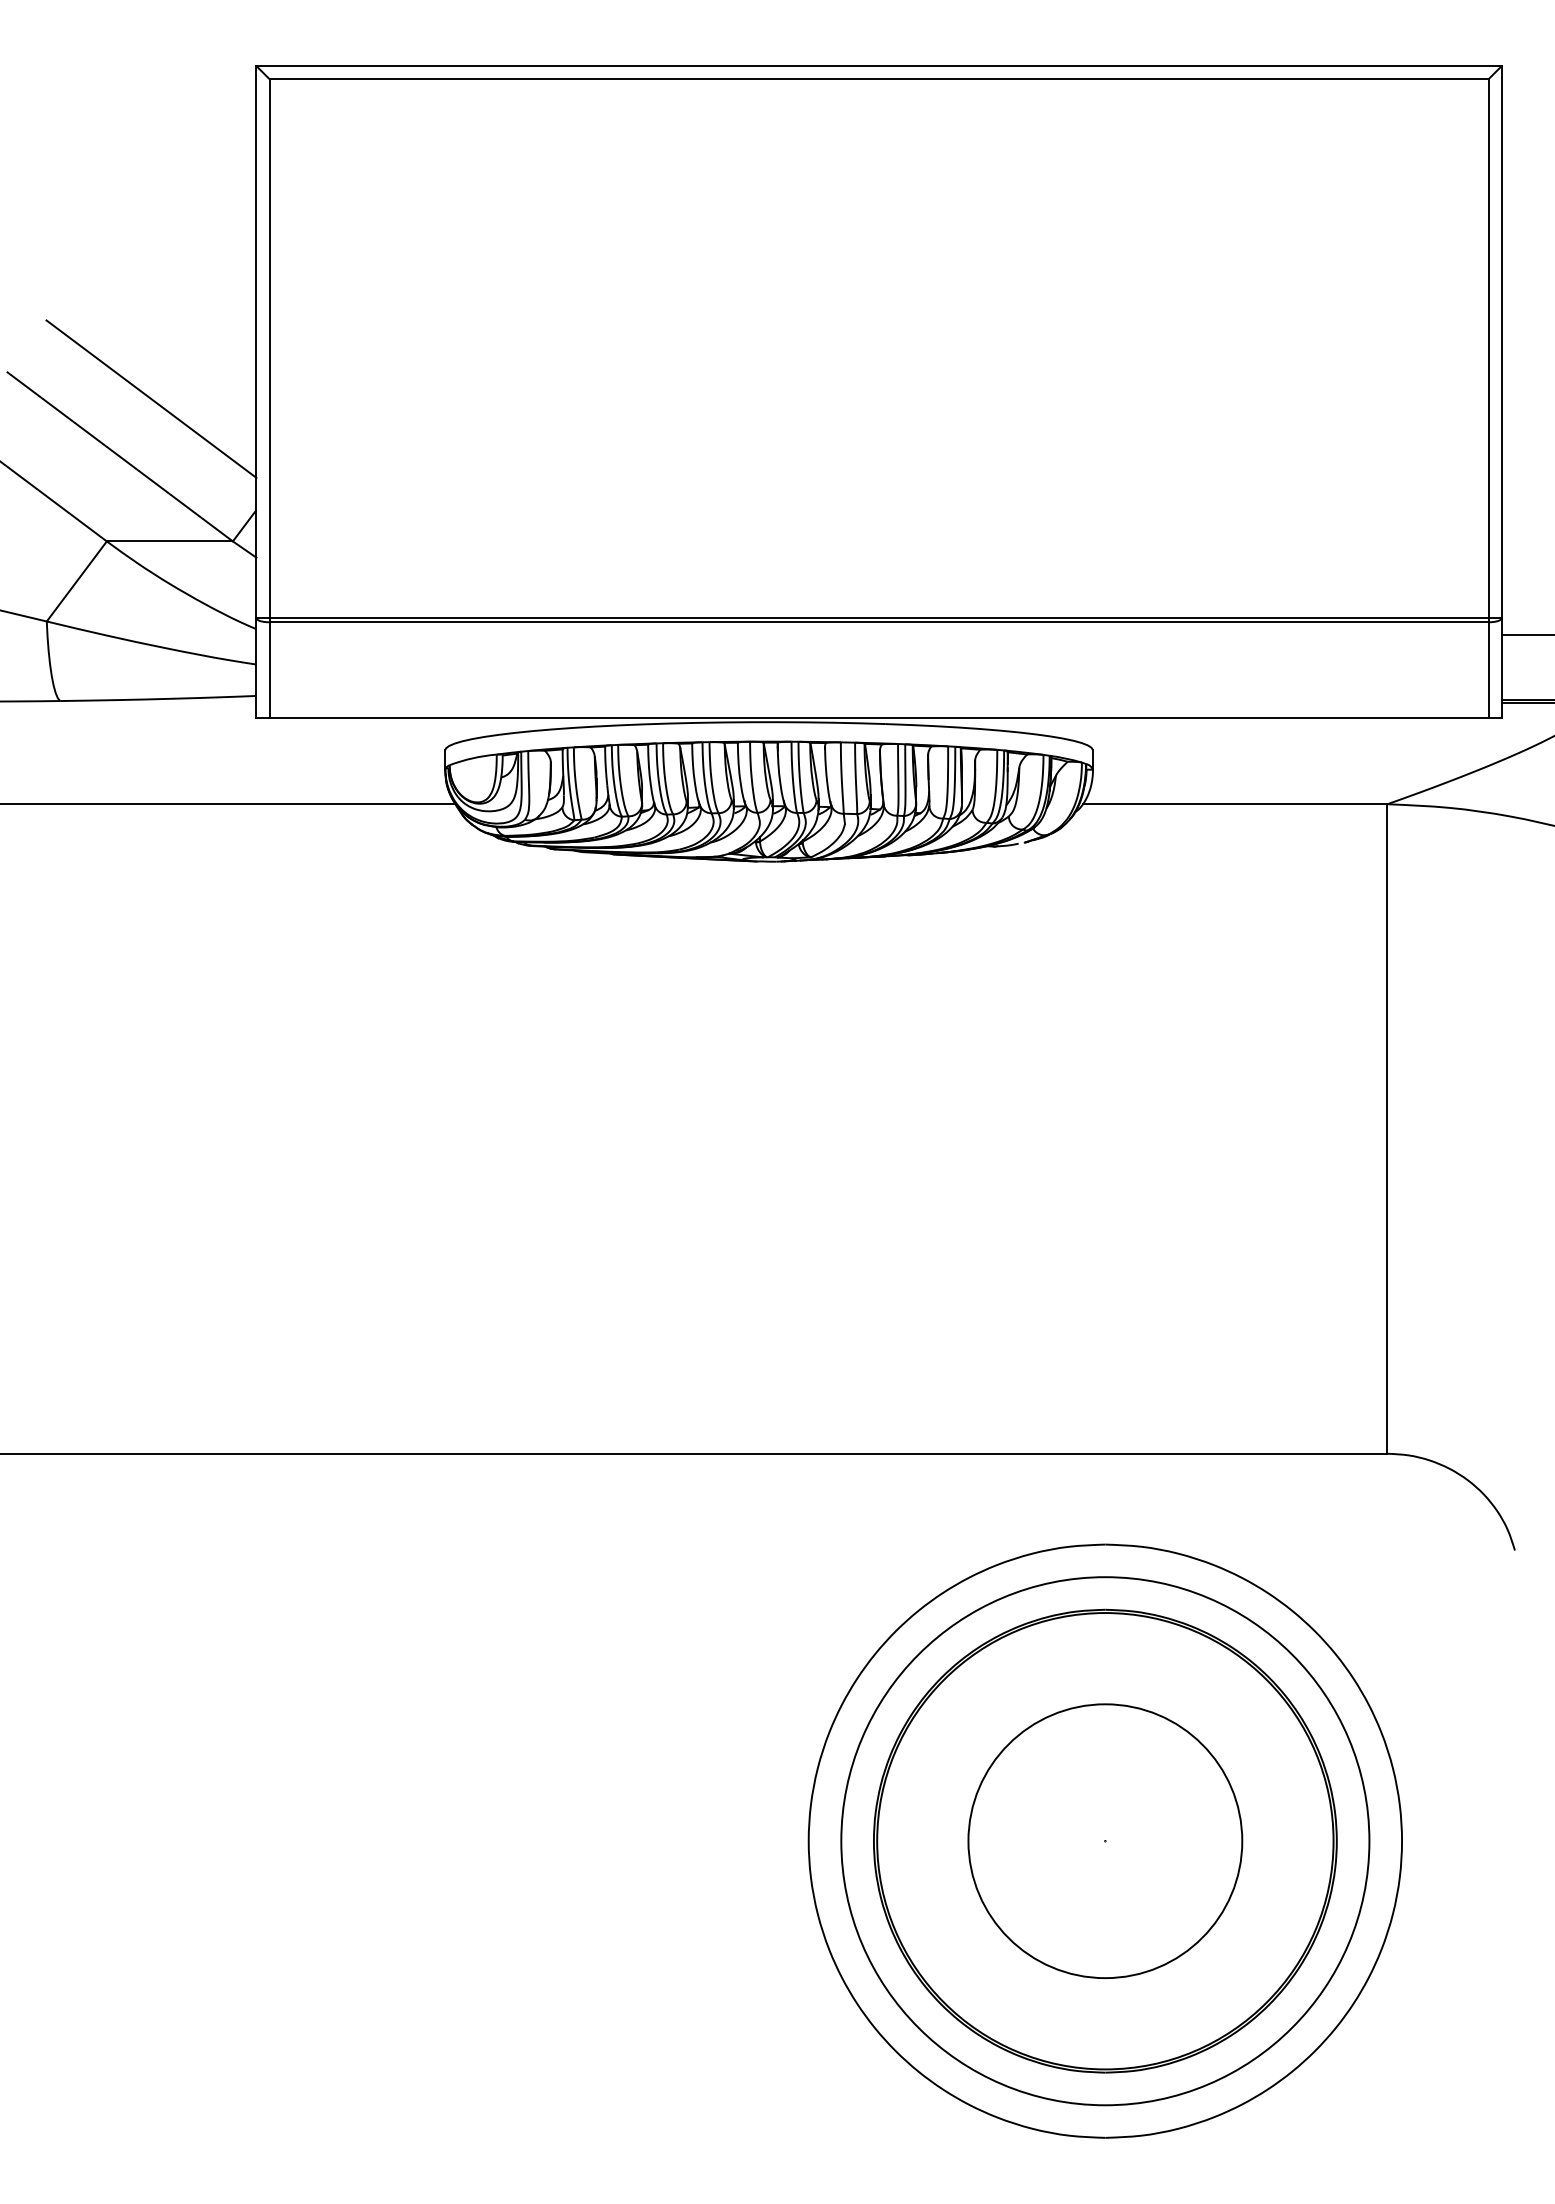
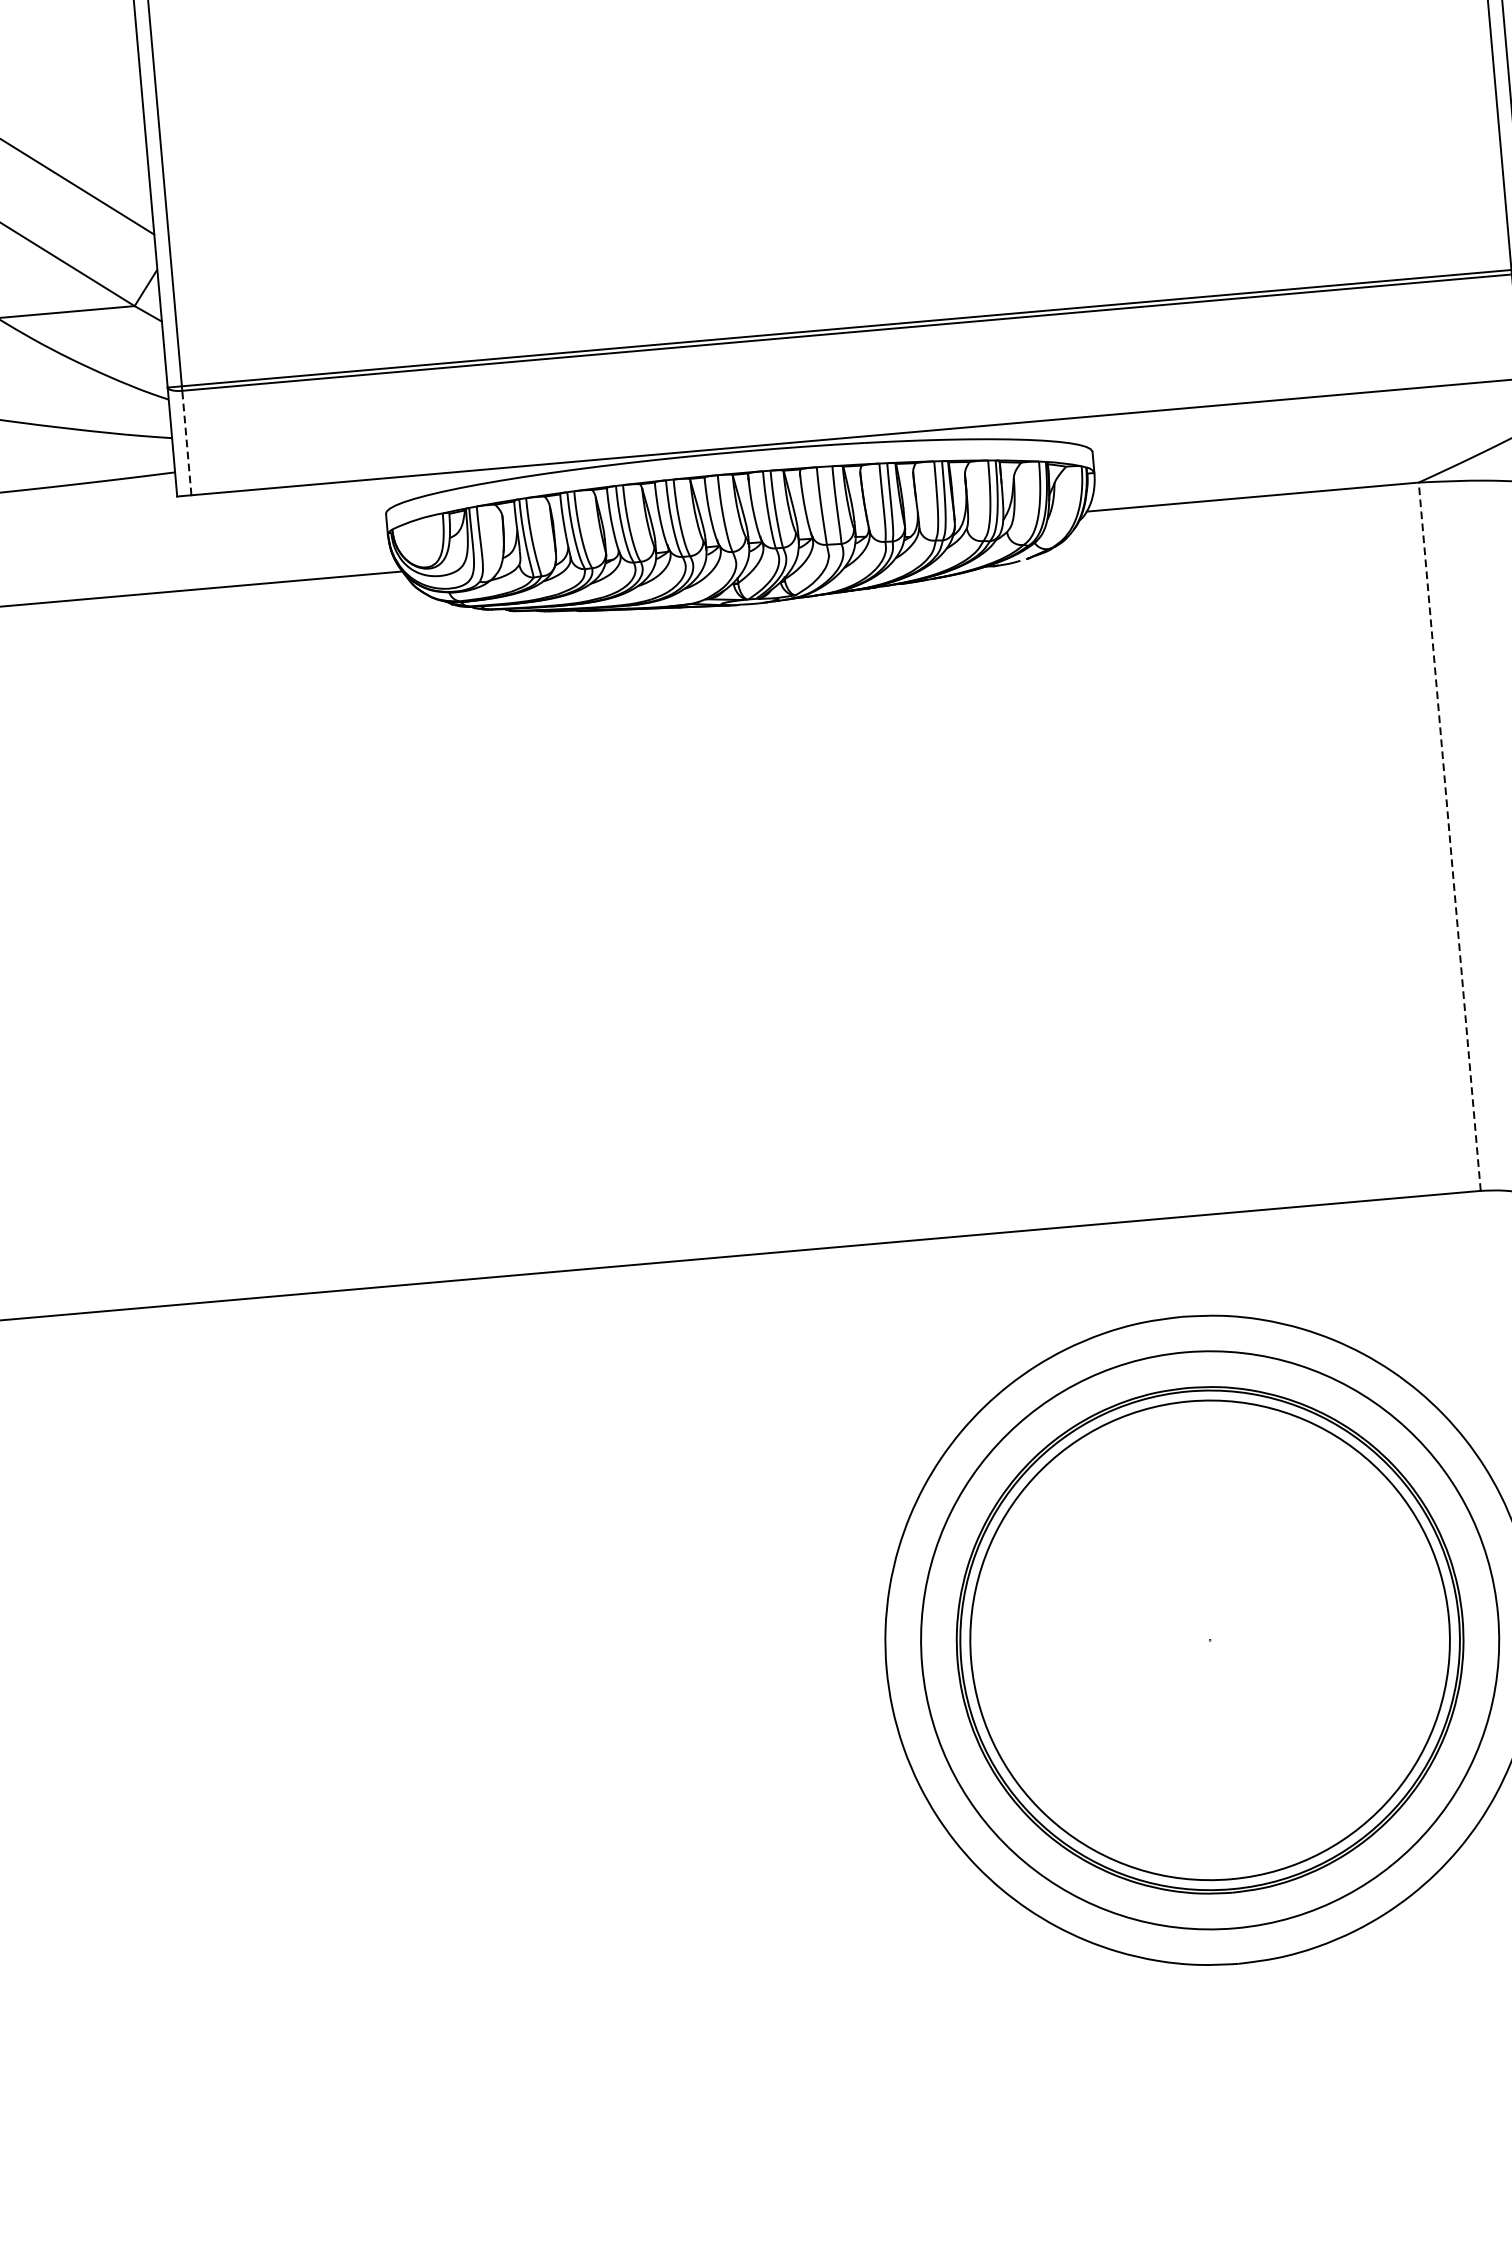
line: (269, 670) -> (186, 443), solid -> dashed
line: (1387, 1129) -> (1449, 837), solid -> dashed
circle: (1105, 1841) -> (1210, 1640), size x1.6

